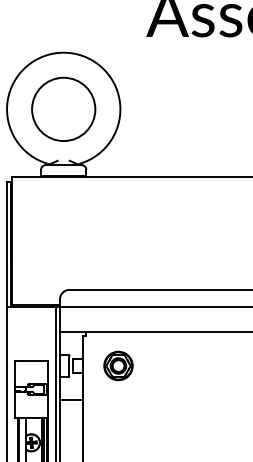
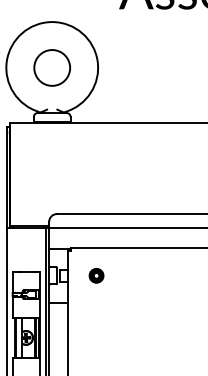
circle: (62, 108) -> (51, 67), size x0.7
part: (118, 365) -> (96, 275), size x0.6

